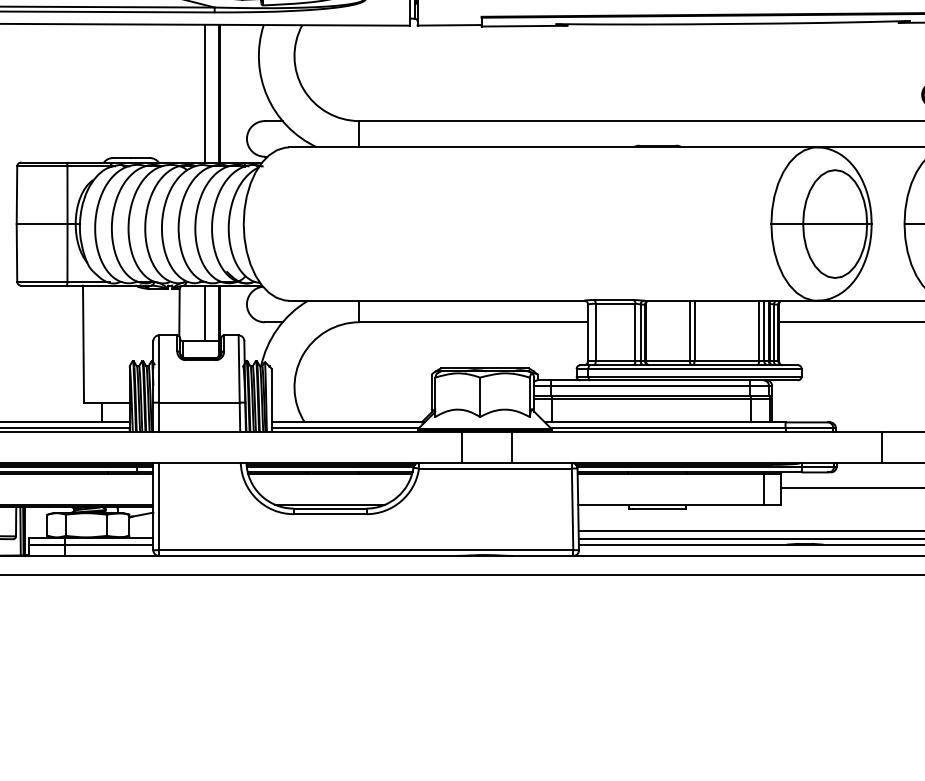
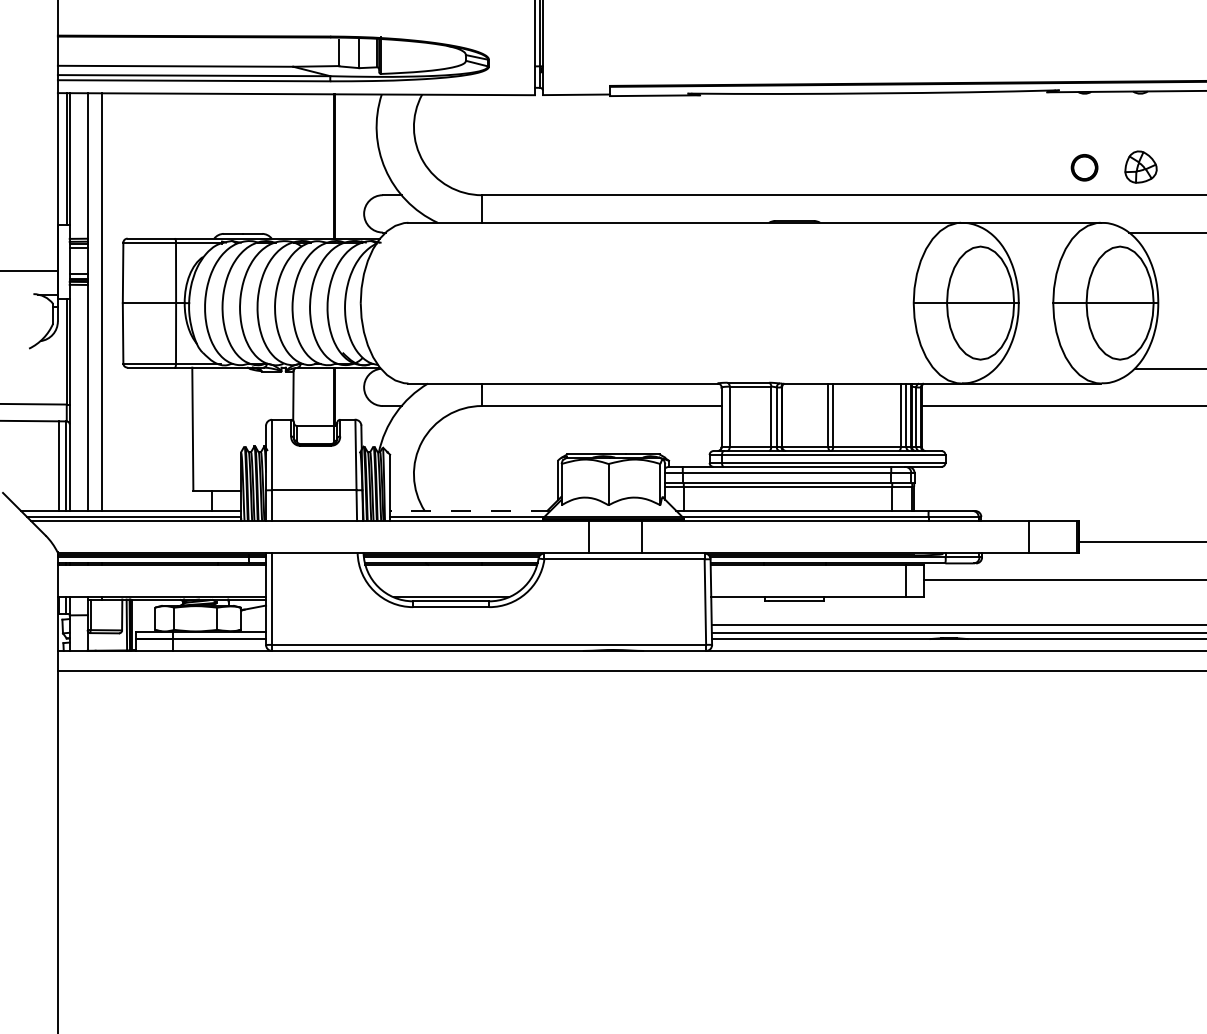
line: (204, 93) -> (319, 166), removed
line: (204, 313) -> (319, 396), removed
line: (347, 422) -> (469, 511), solid -> dashed

